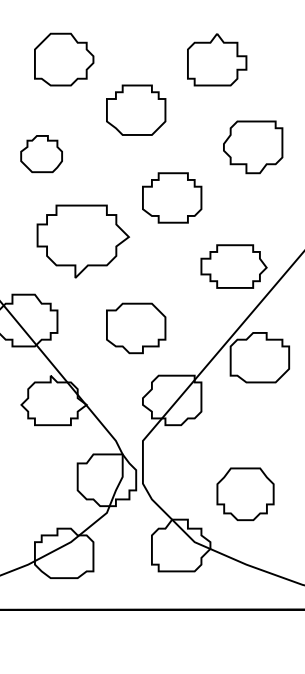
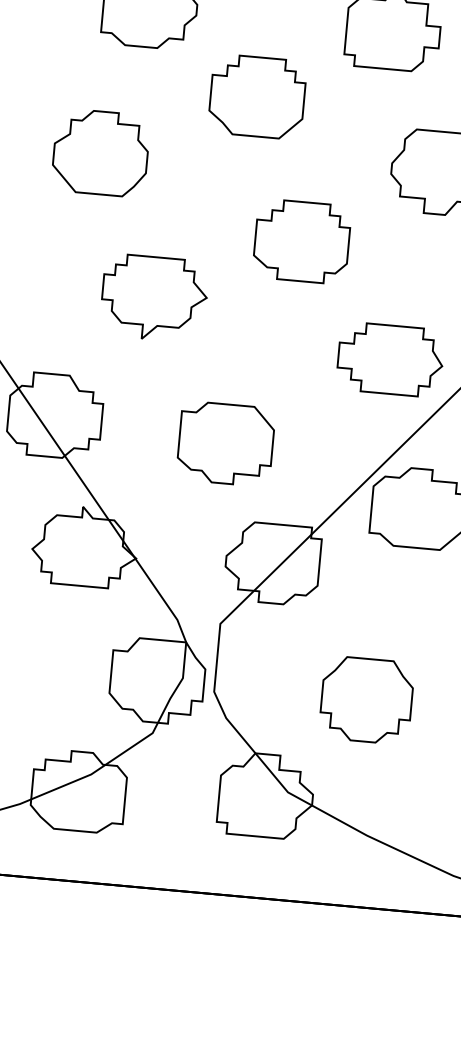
part: (41, 153) -> (100, 152), size x1.43
part: (83, 241) -> (154, 298), size x0.71
part: (245, 494) -> (366, 700), moved

